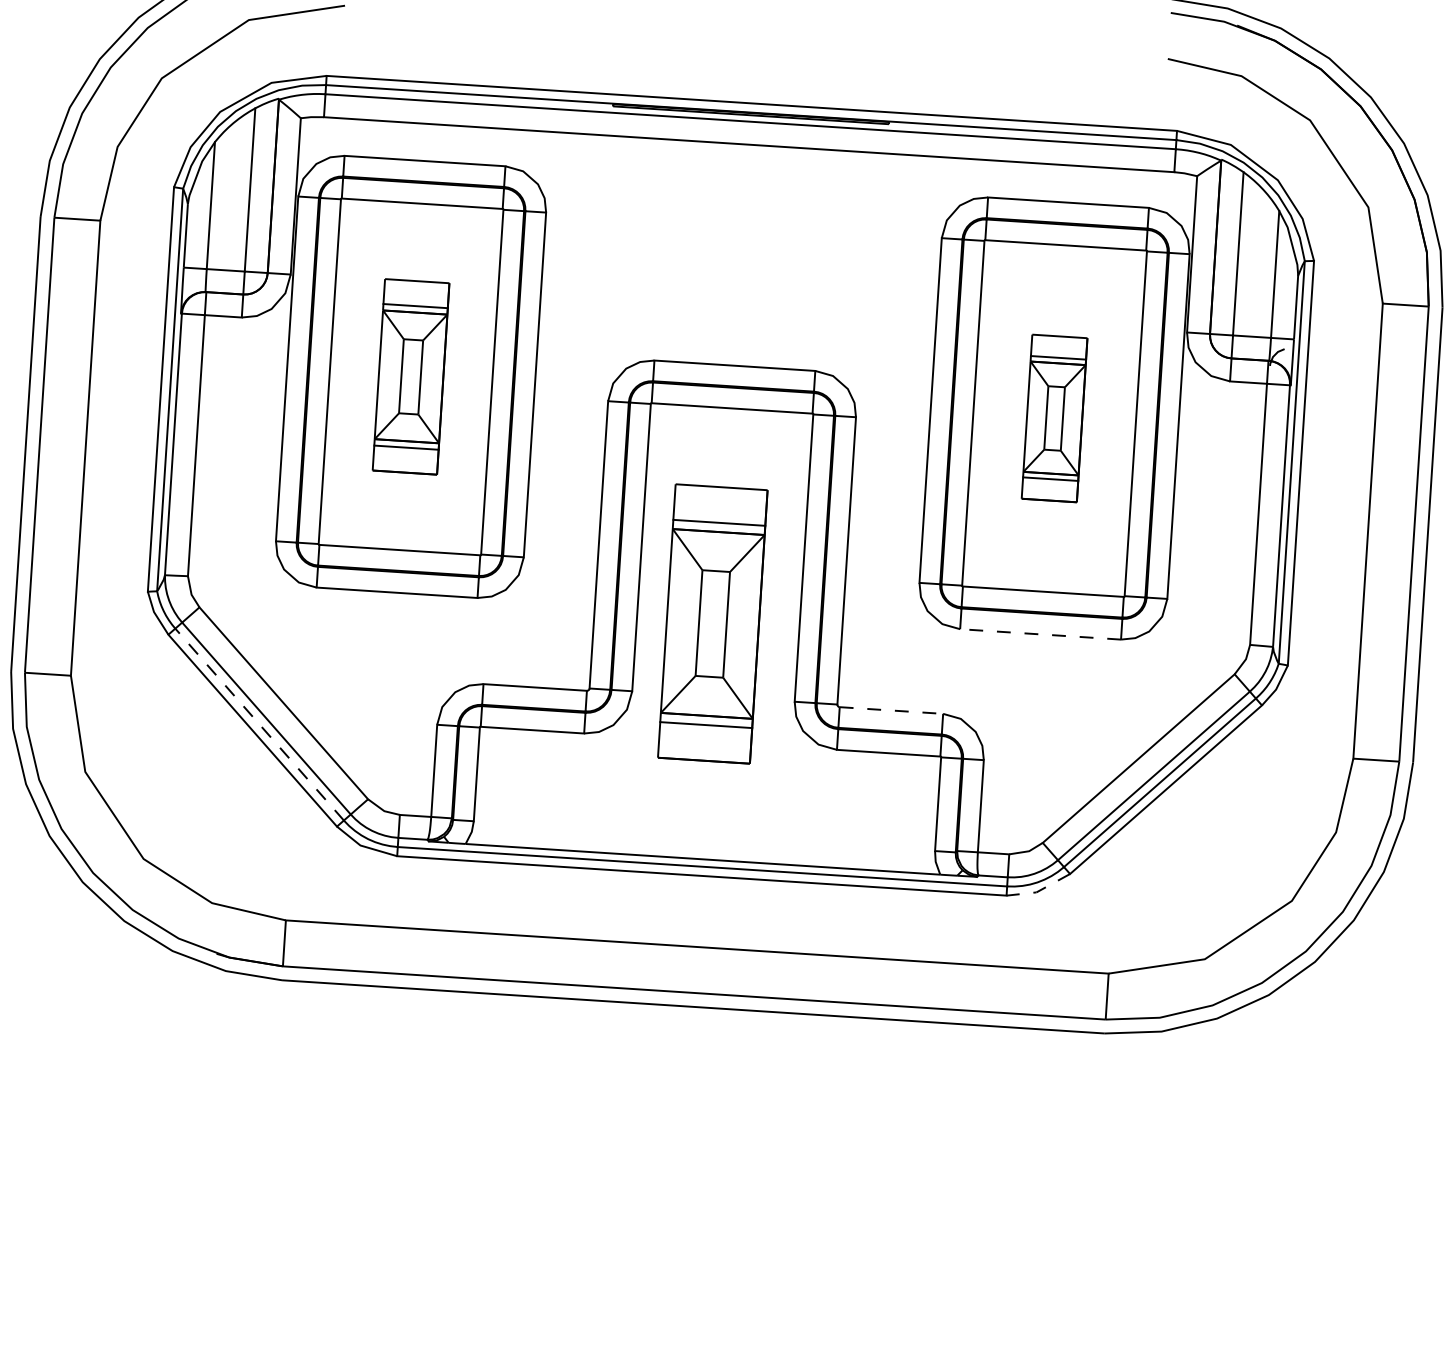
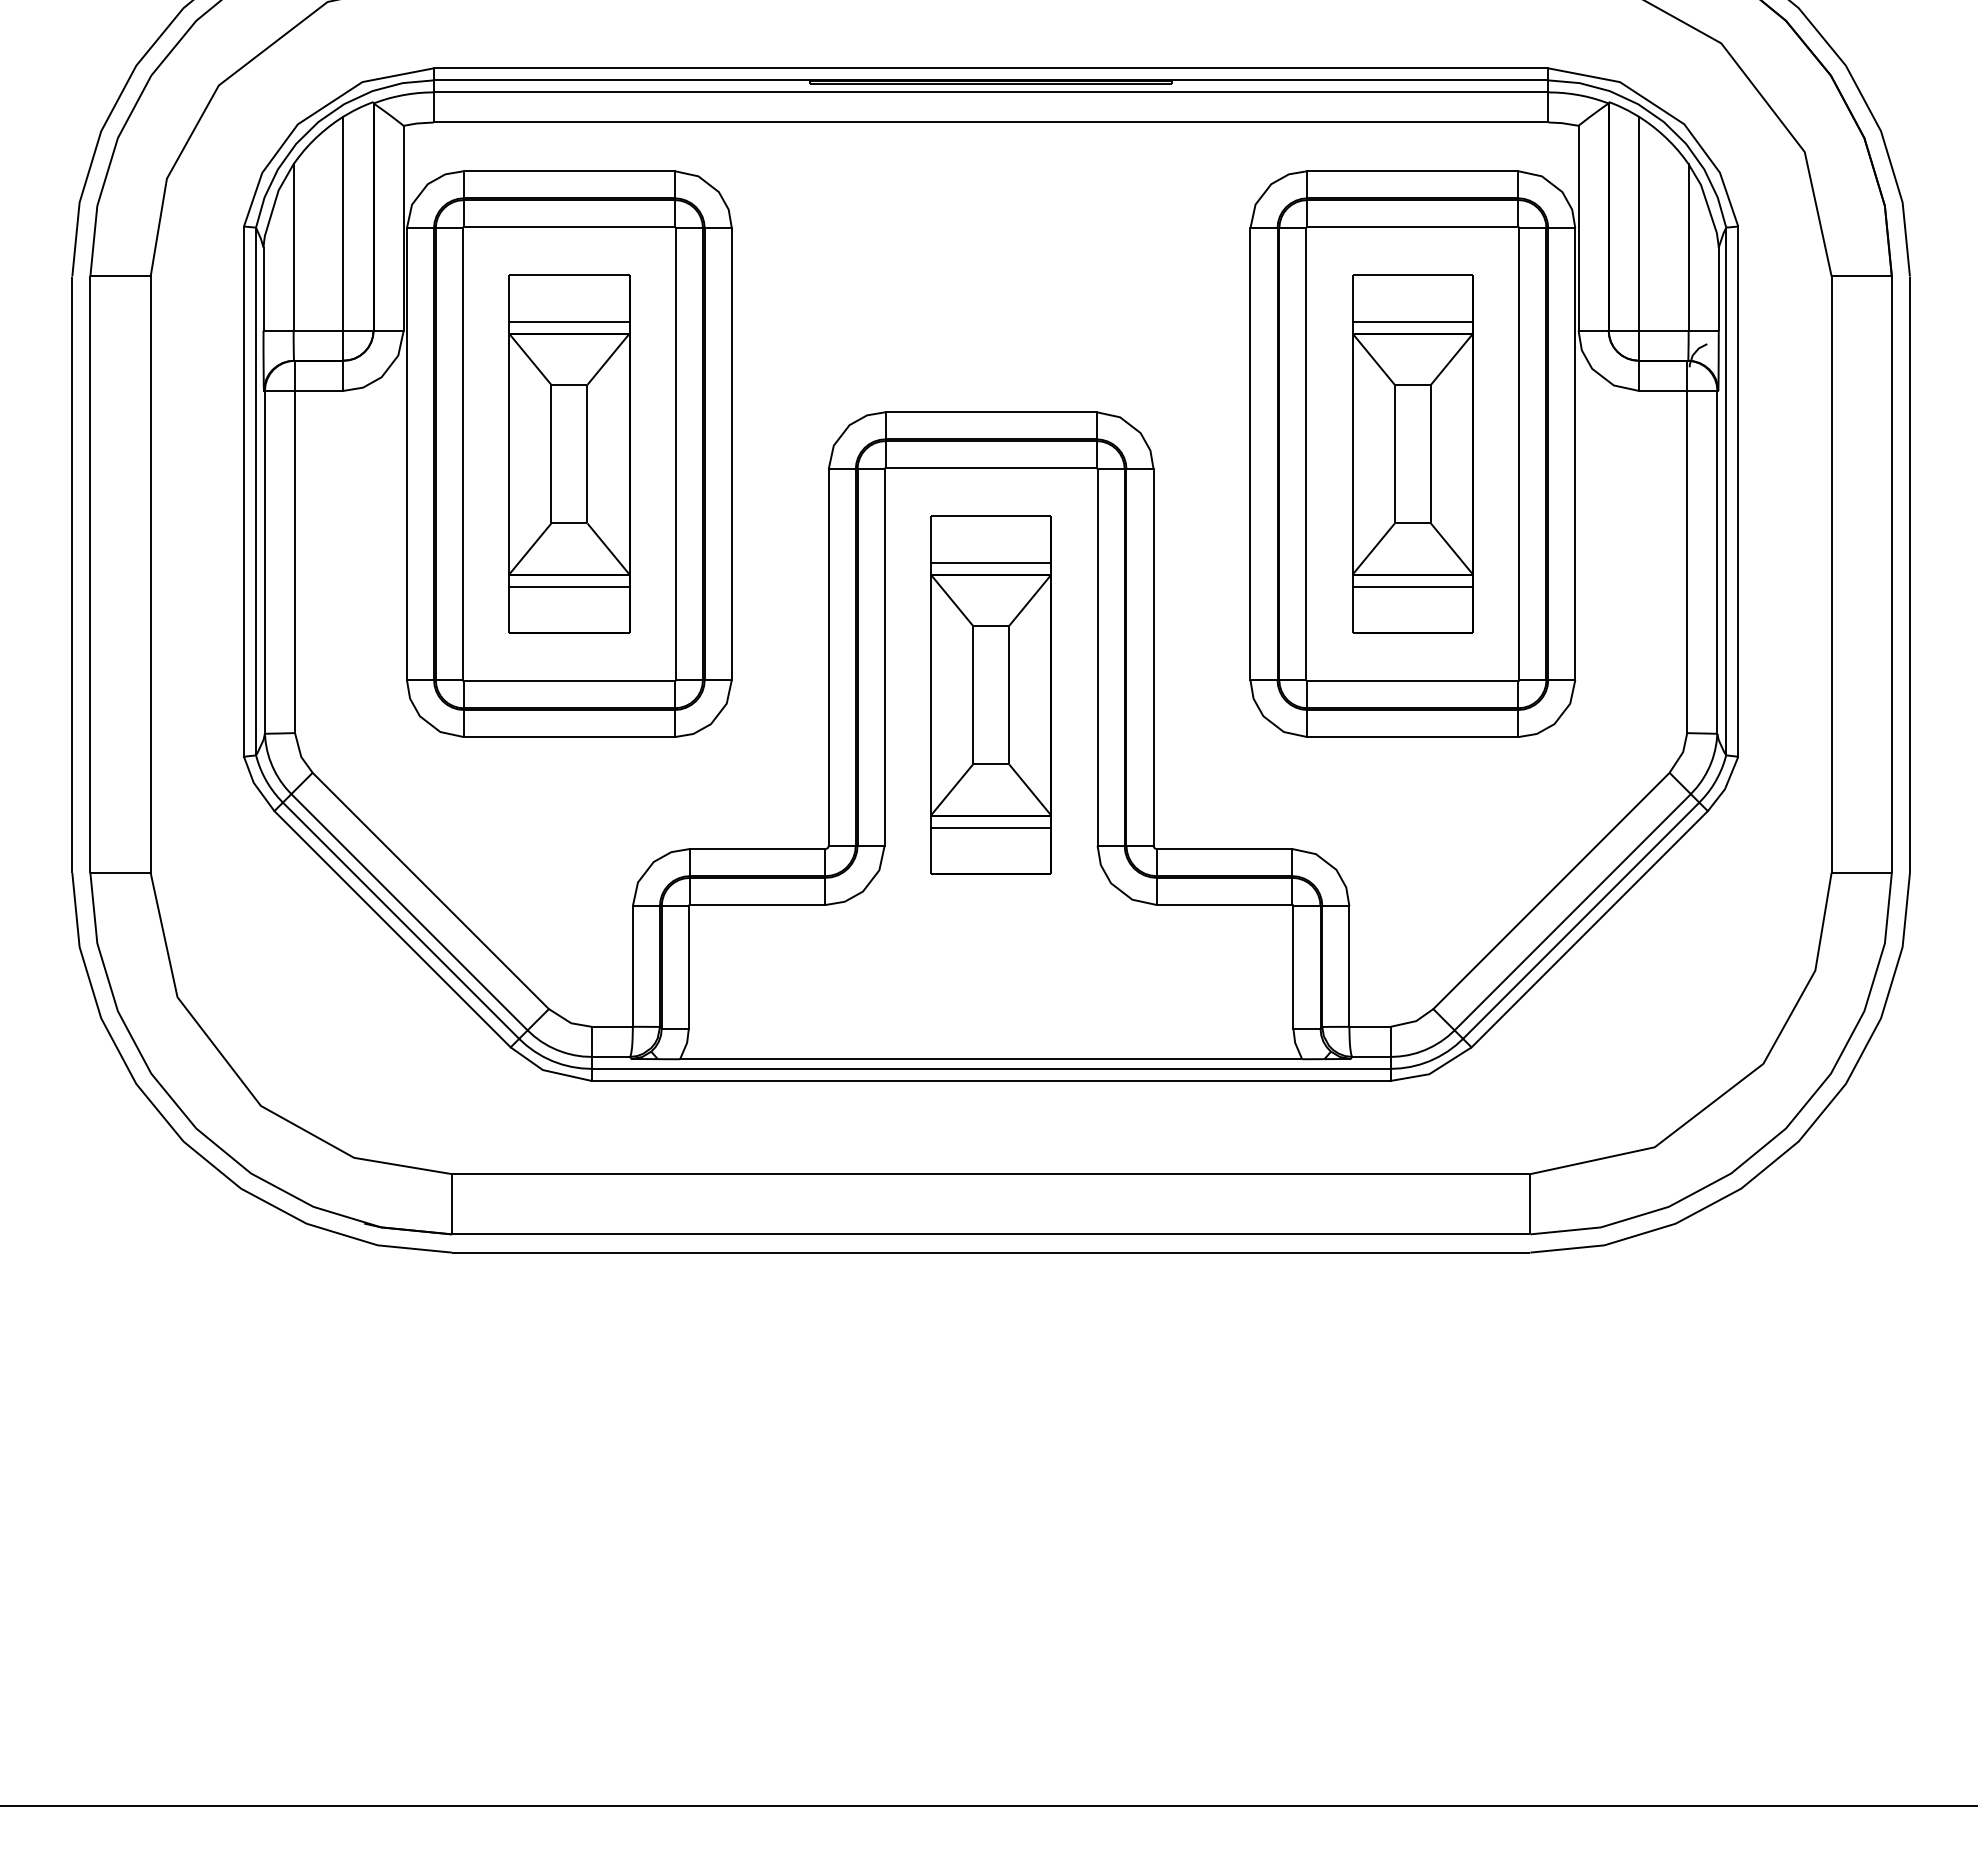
part: (411, 376) -> (569, 453), size x1.43
part: (1054, 418) -> (1412, 453), size x1.67
part: (712, 623) -> (990, 694), moved
line: (1040, 634) -> (1412, 737), dashed -> solid
line: (891, 710) -> (1224, 849), dashed -> solid
line: (259, 724) -> (400, 920), dashed -> solid
line: (1039, 890) -> (1433, 1071), dashed -> solid

